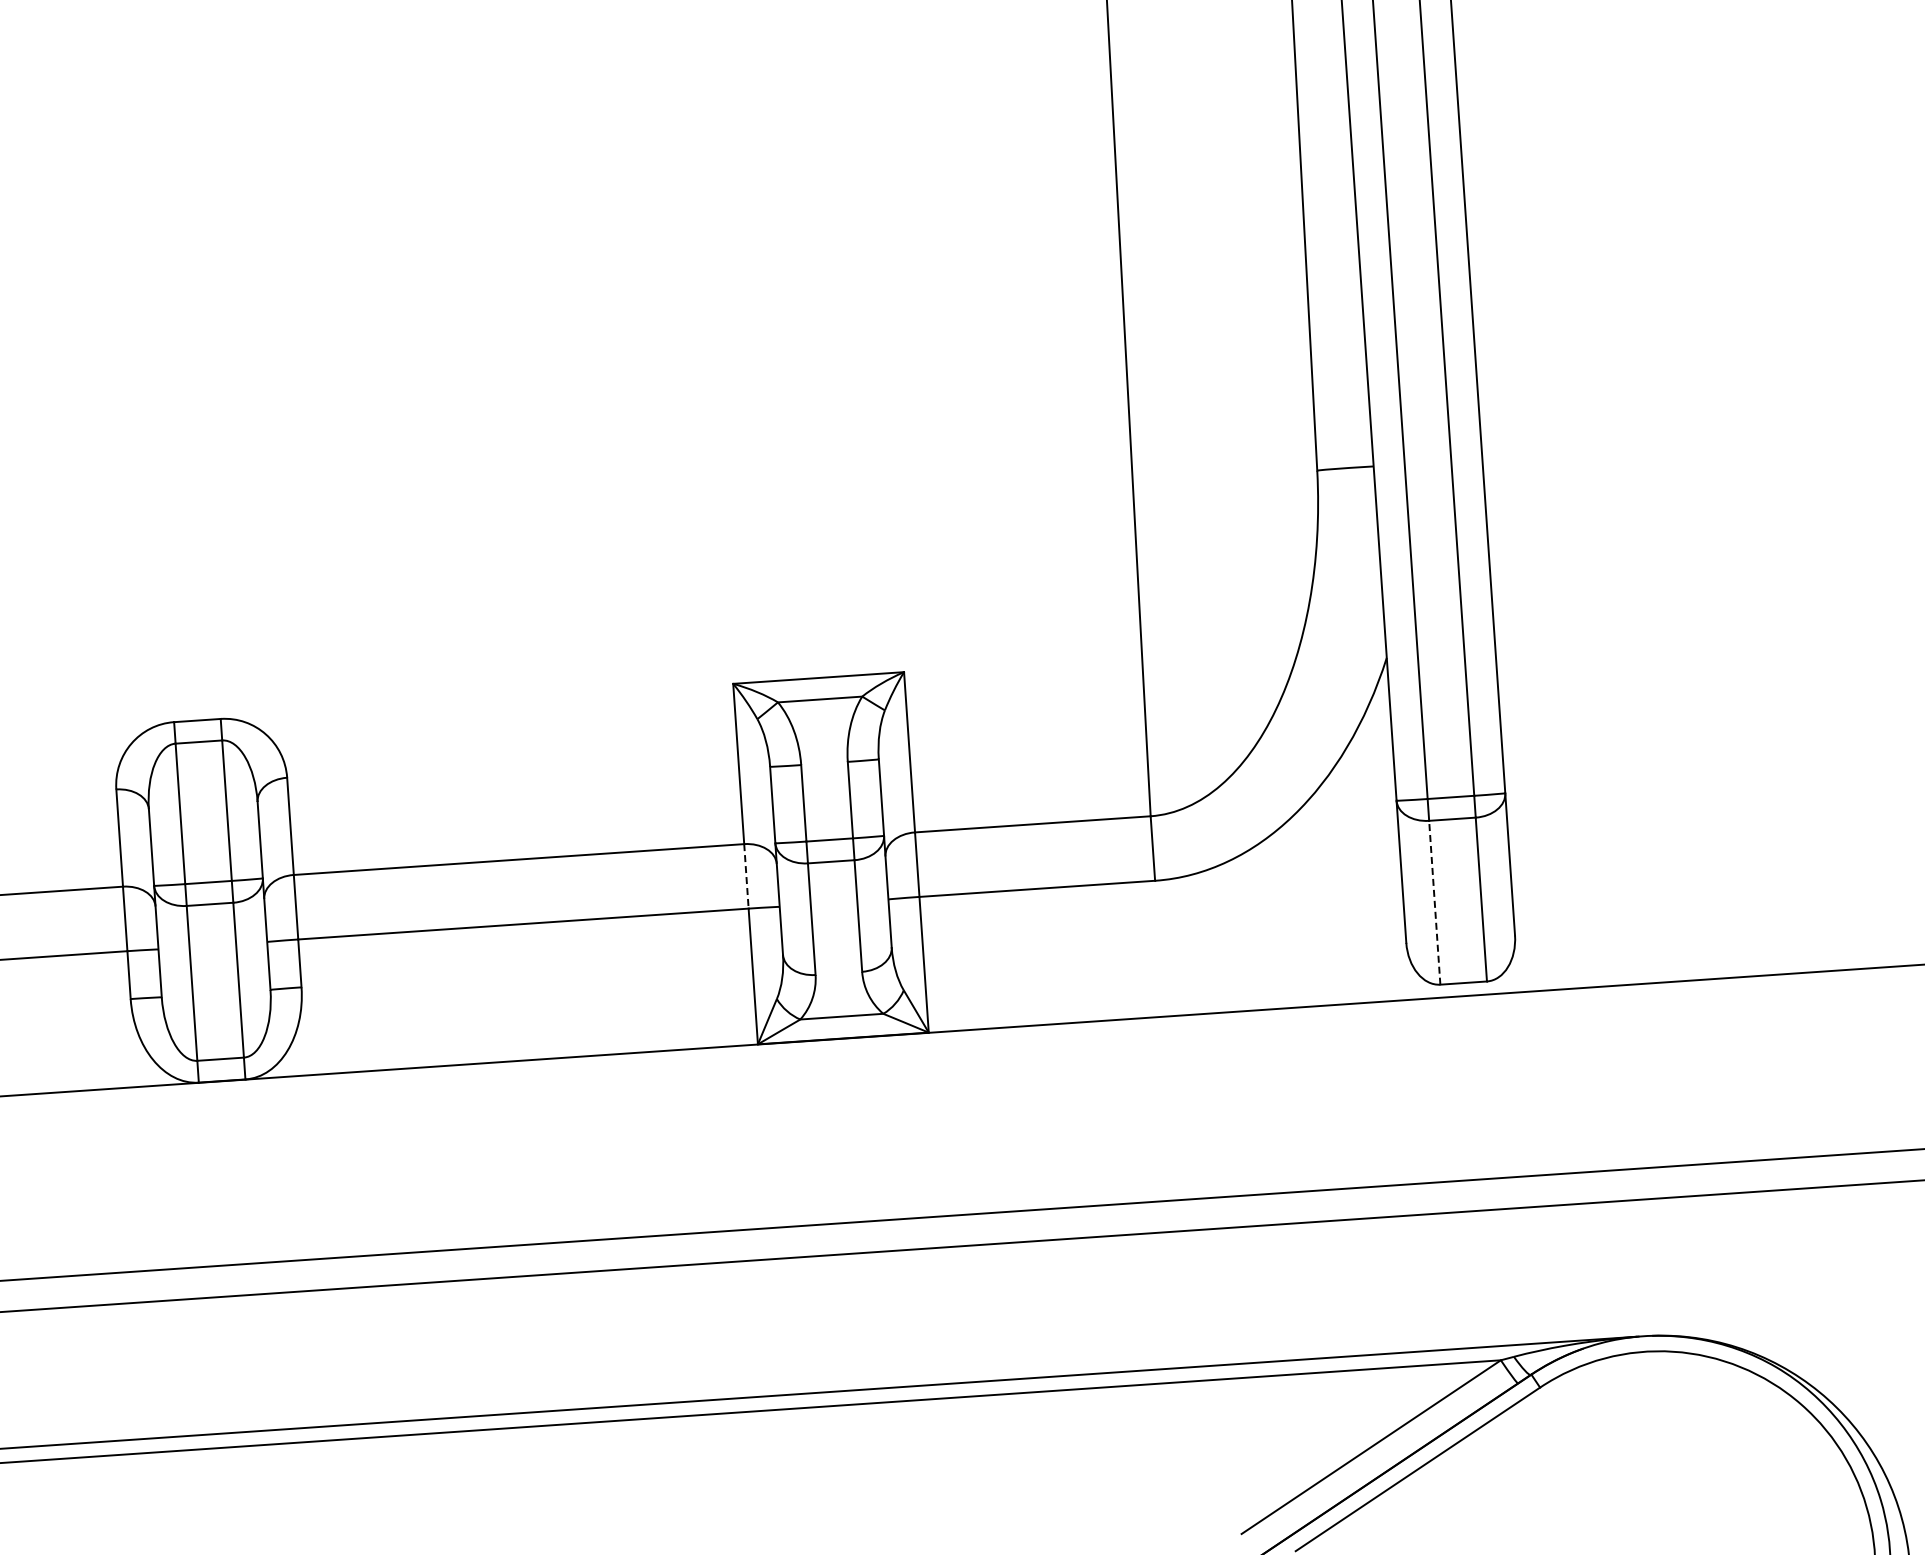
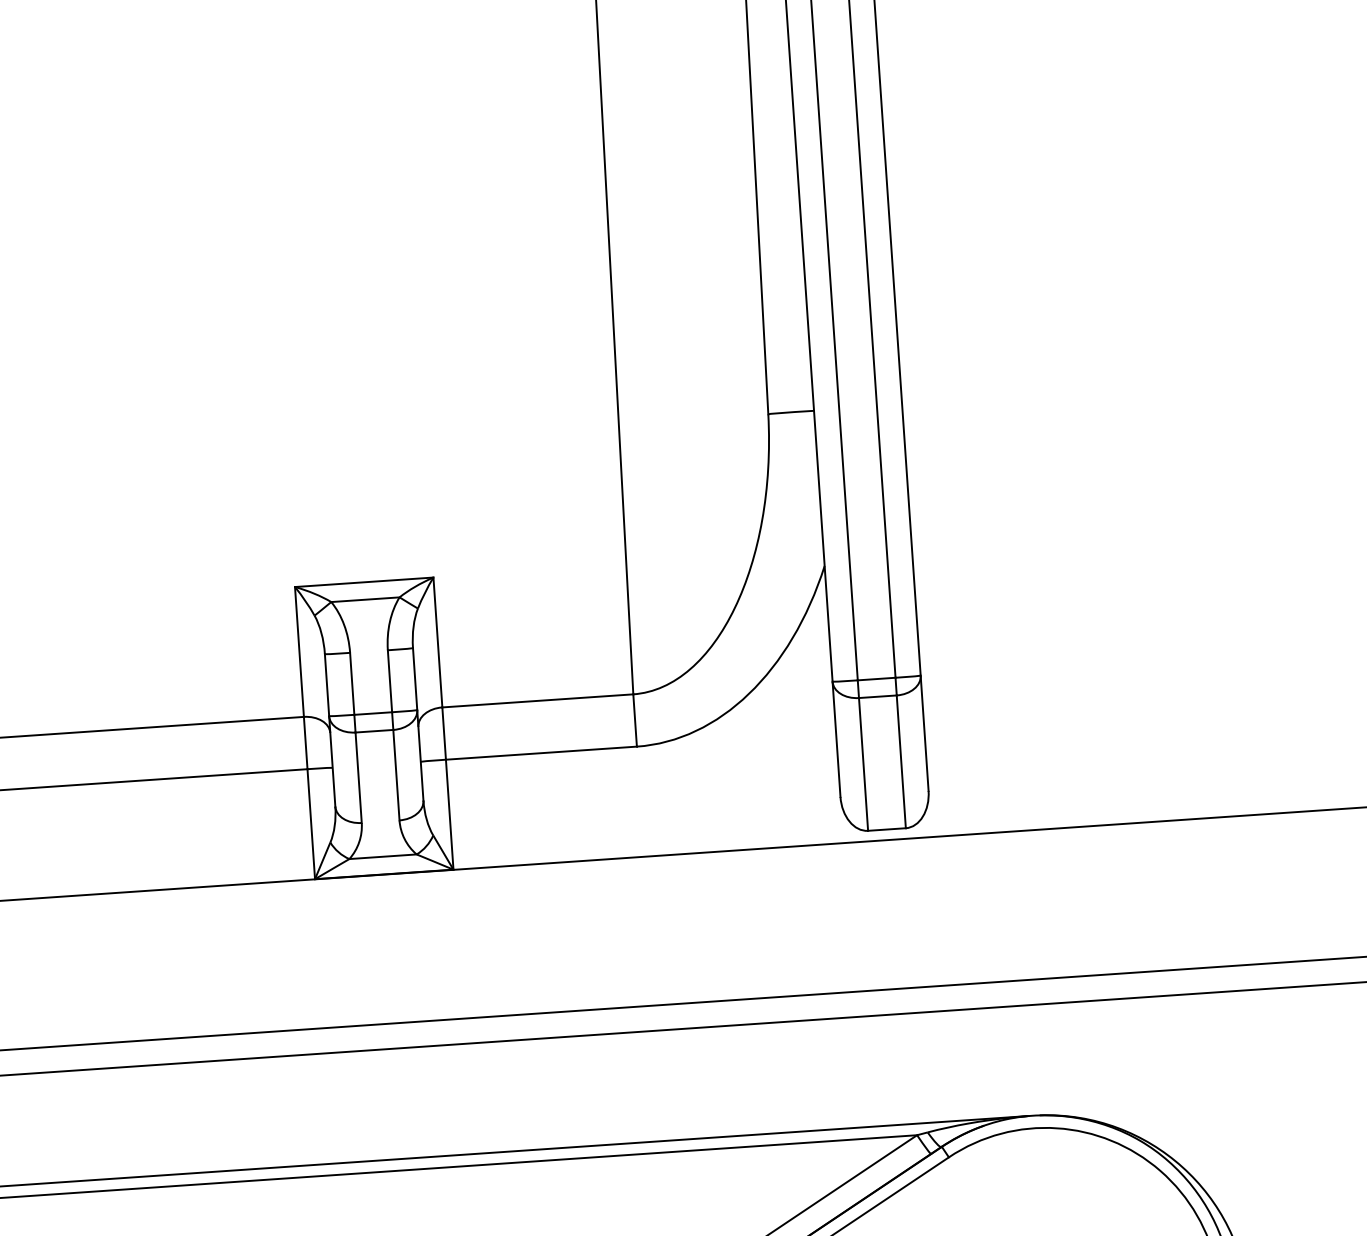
line: (746, 876) -> (305, 743), dashed -> solid
line: (1434, 902) -> (863, 764), dashed -> solid

